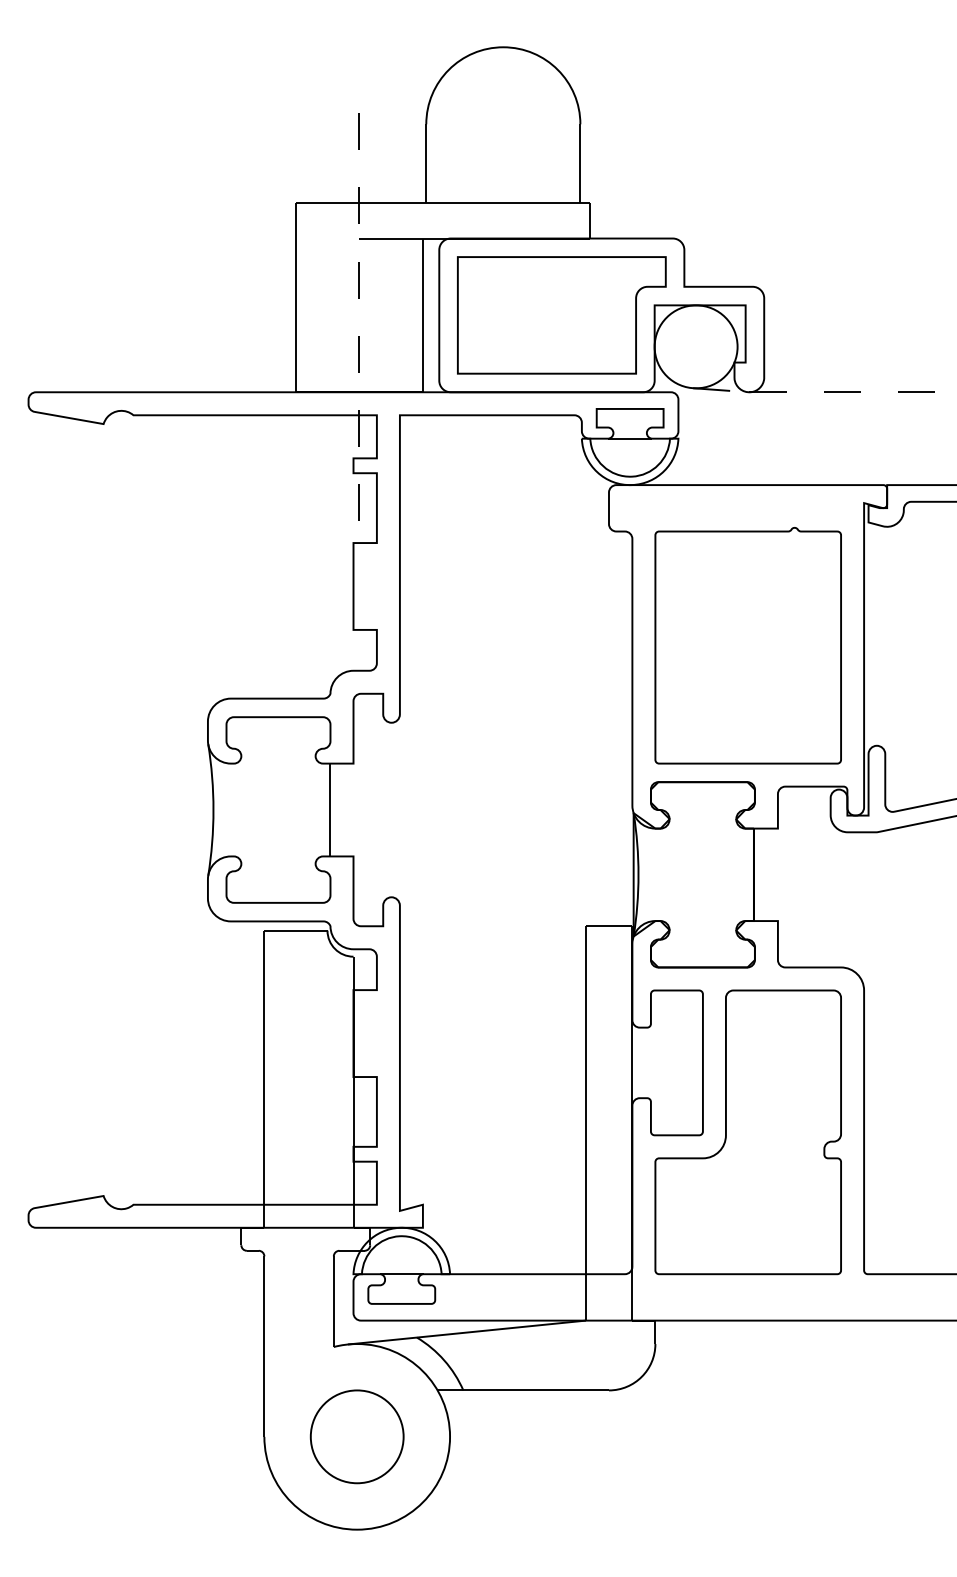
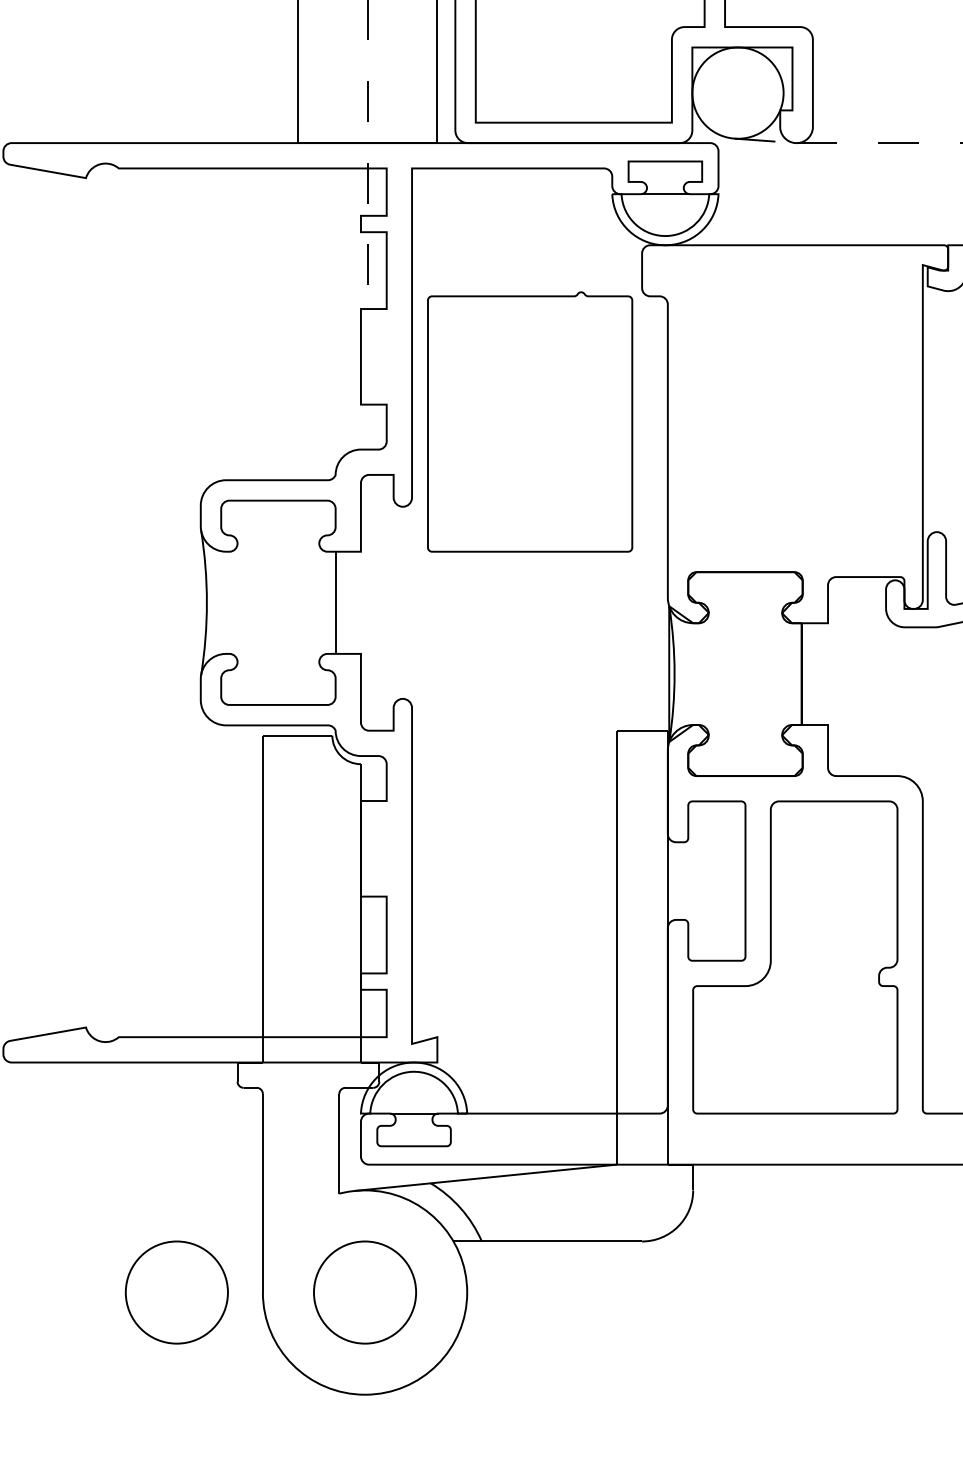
part: (747, 645) -> (529, 421), moved
part: (185, 1436) -> (176, 1292), added

